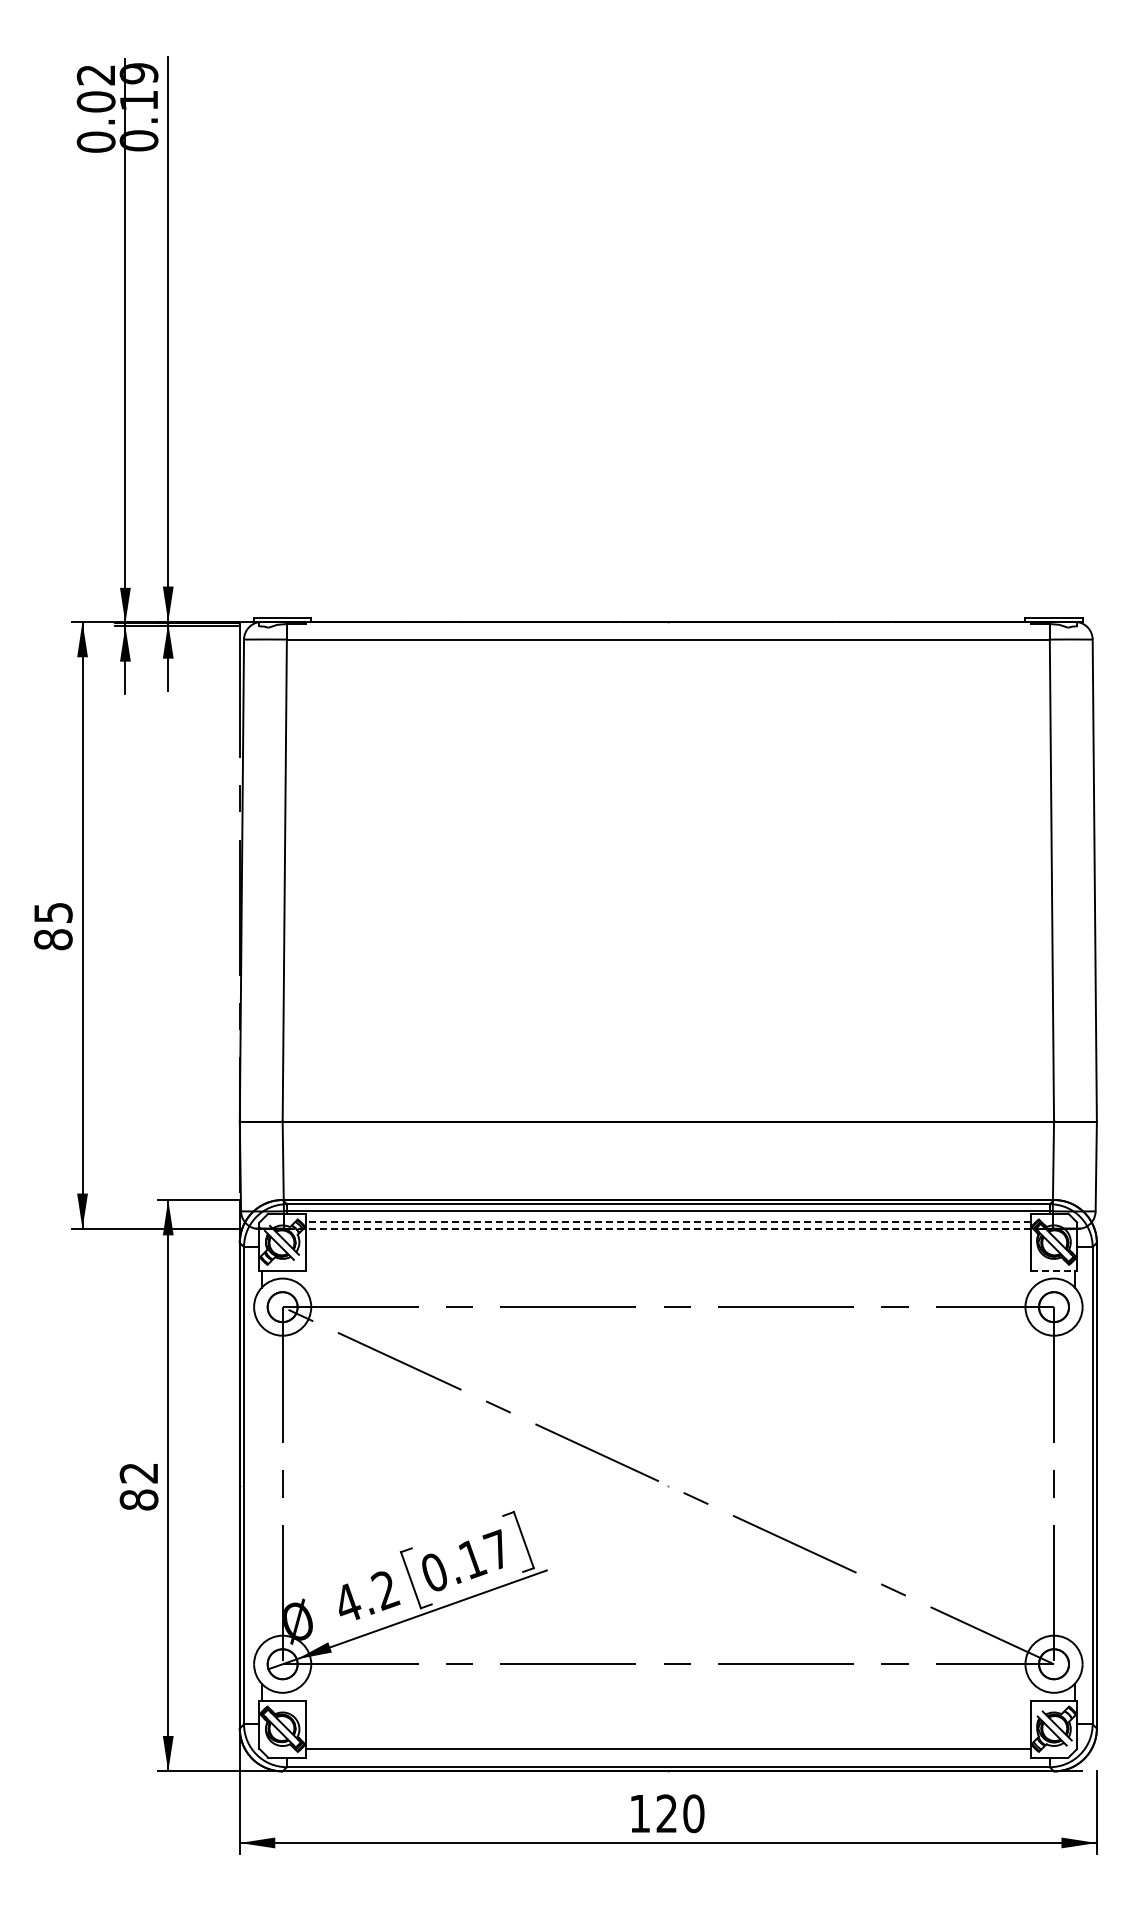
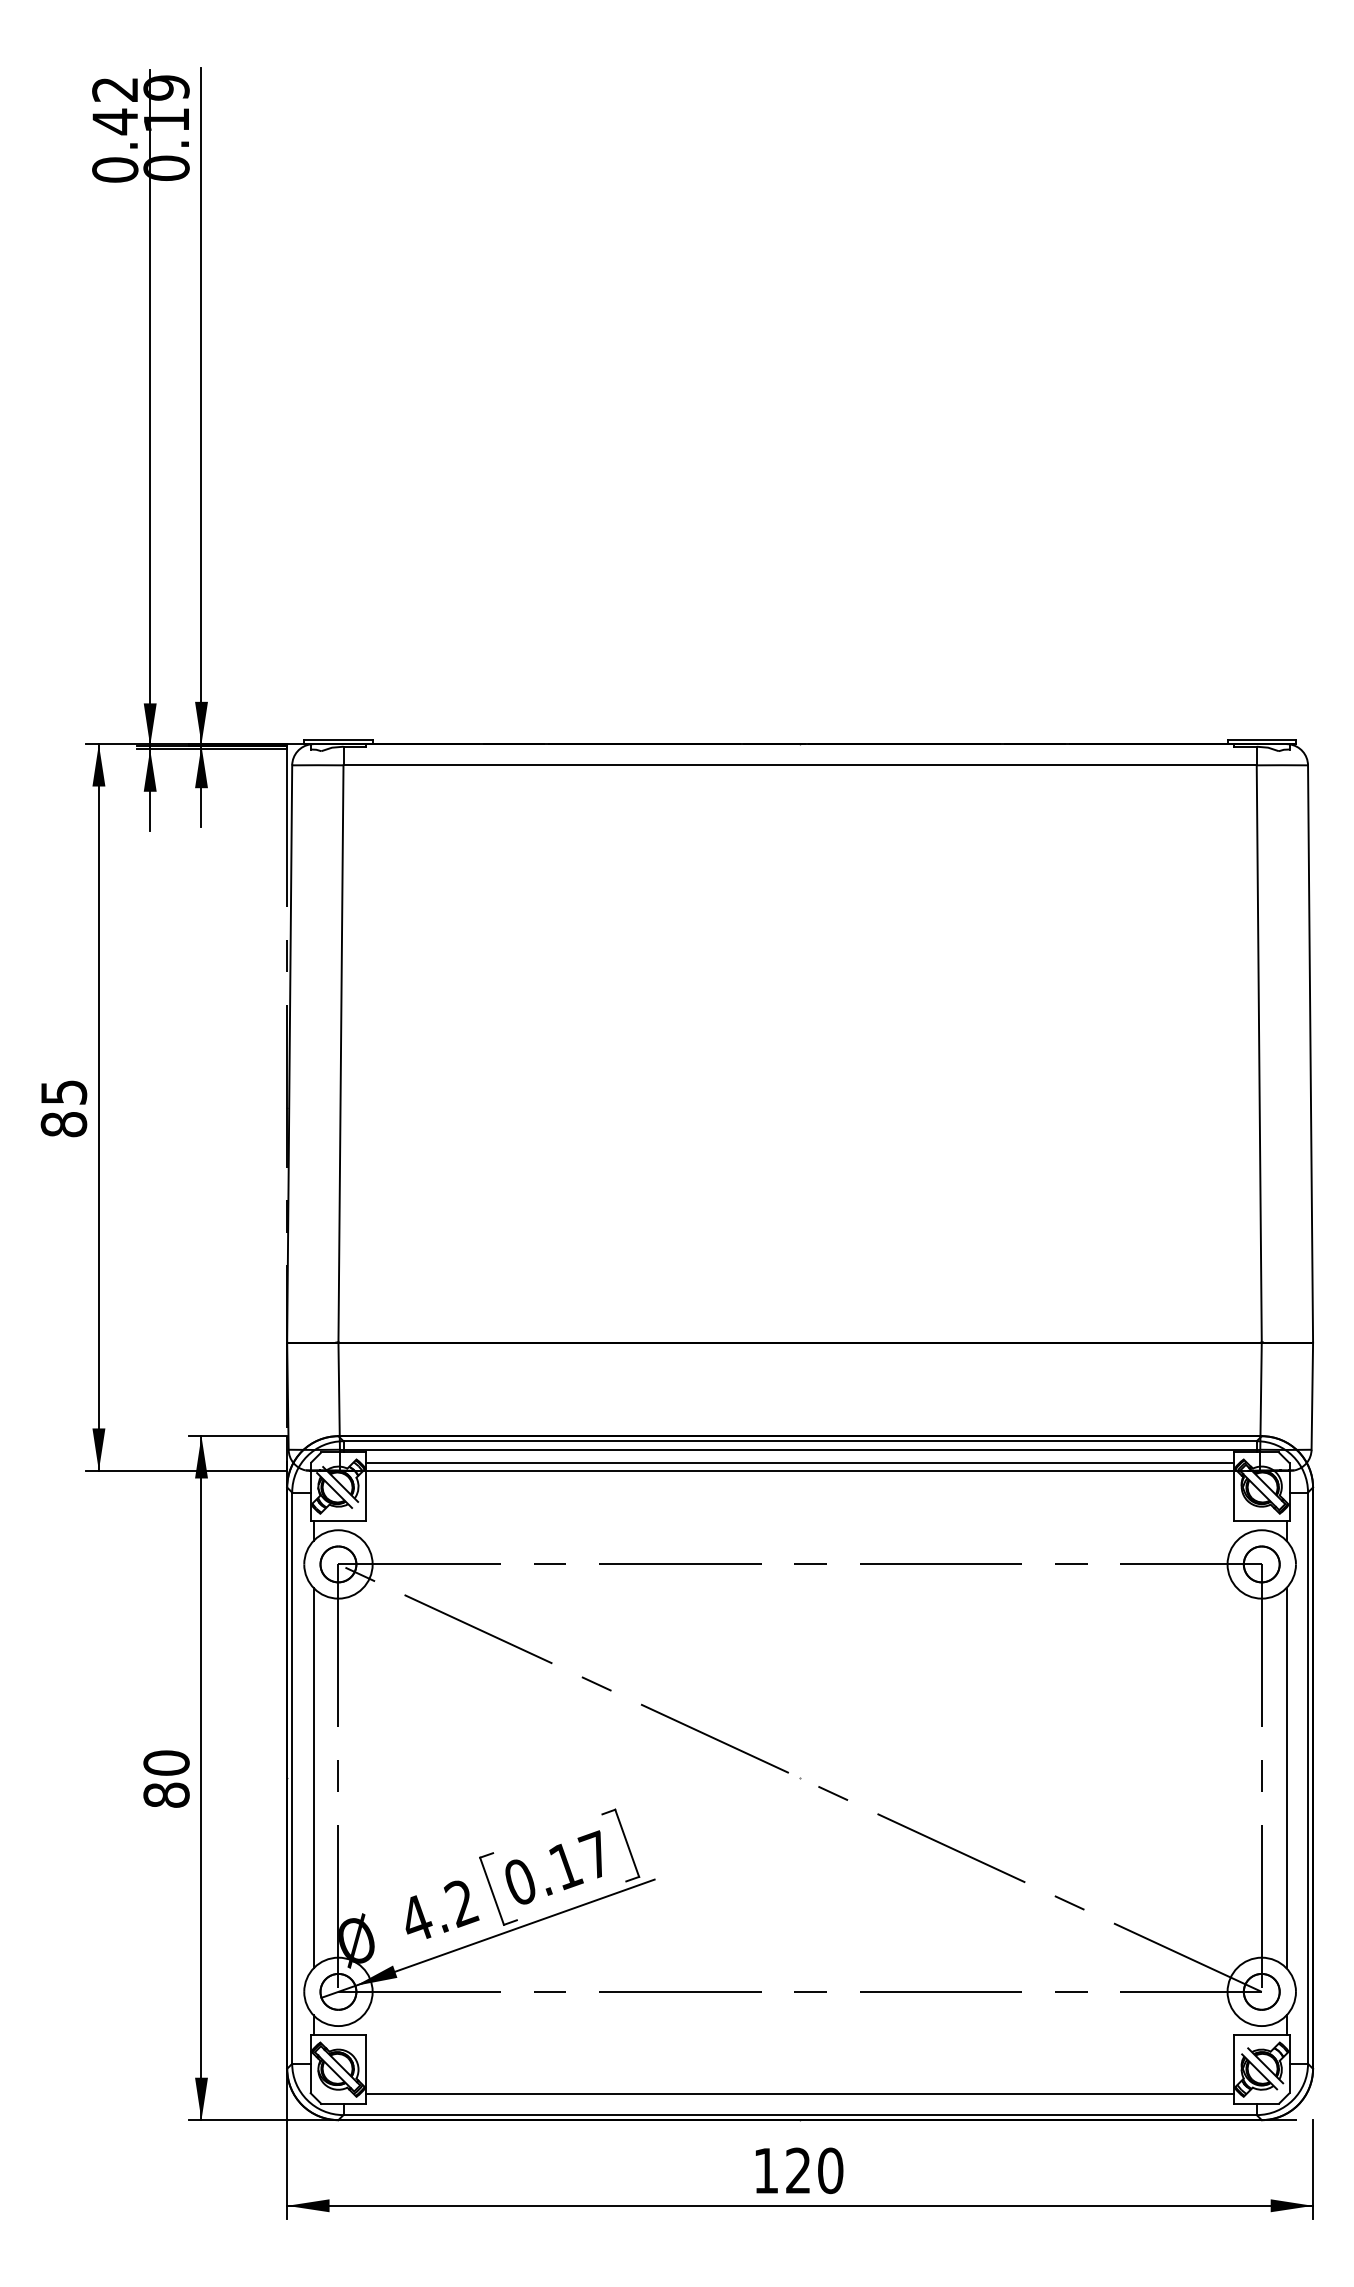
text: (95, 101) -> (114, 121), 0.02 -> 0.42
line: (667, 1222) -> (799, 1463), dashed -> solid
line: (667, 1228) -> (799, 1470), dashed -> solid
line: (1053, 1270) -> (1261, 1520), dashed -> solid
text: (138, 1472) -> (165, 1762), 82 -> 80
line: (261, 1485) -> (313, 1777), added
line: (1074, 1485) -> (1286, 1777), added

